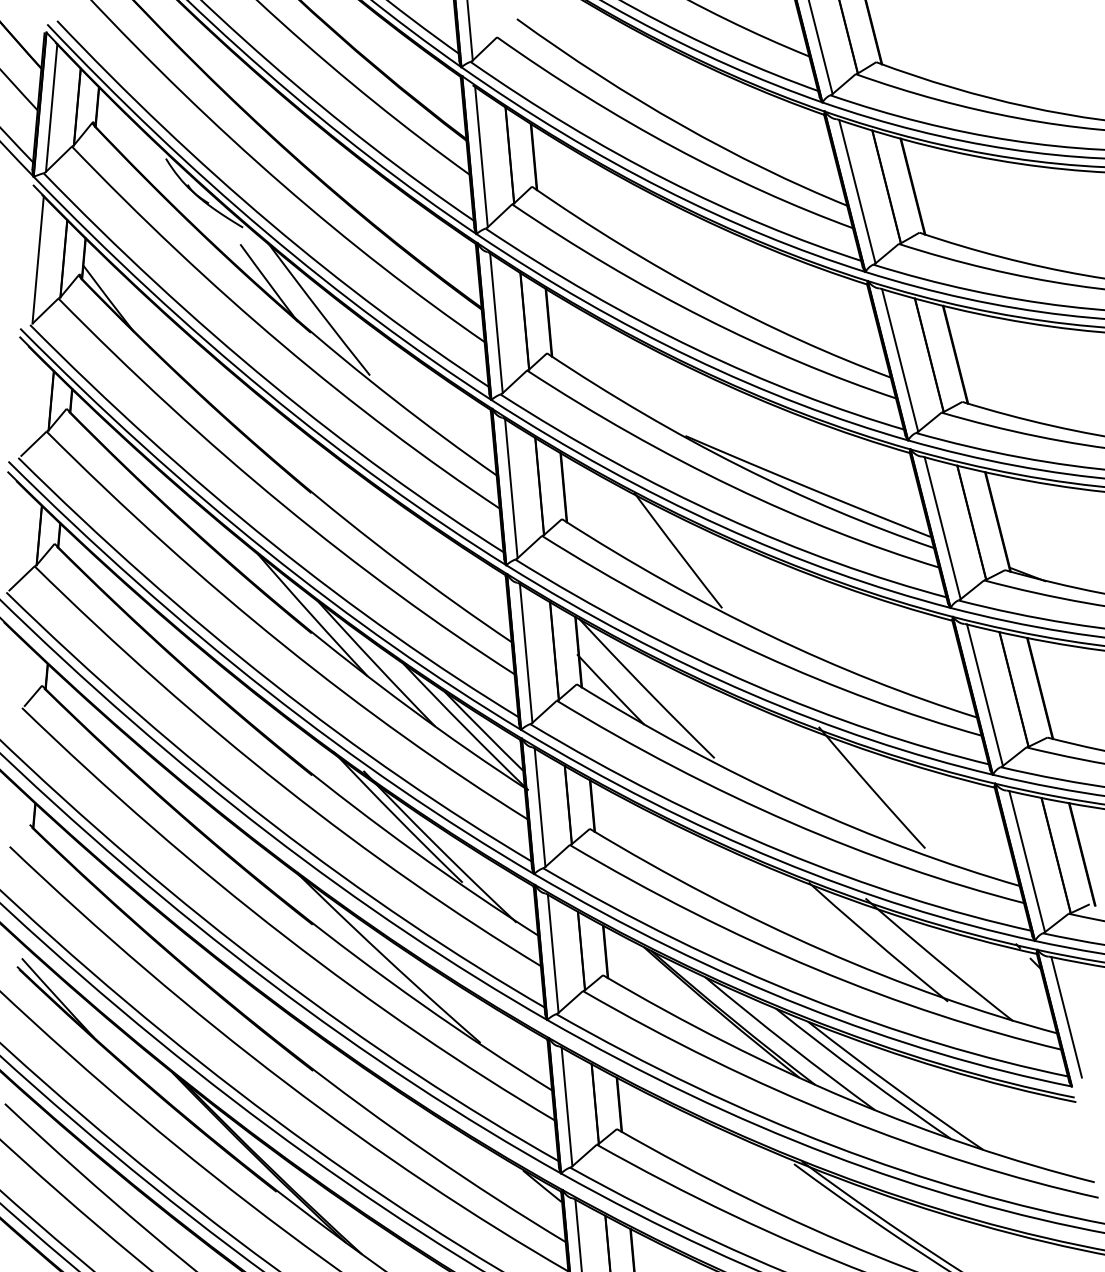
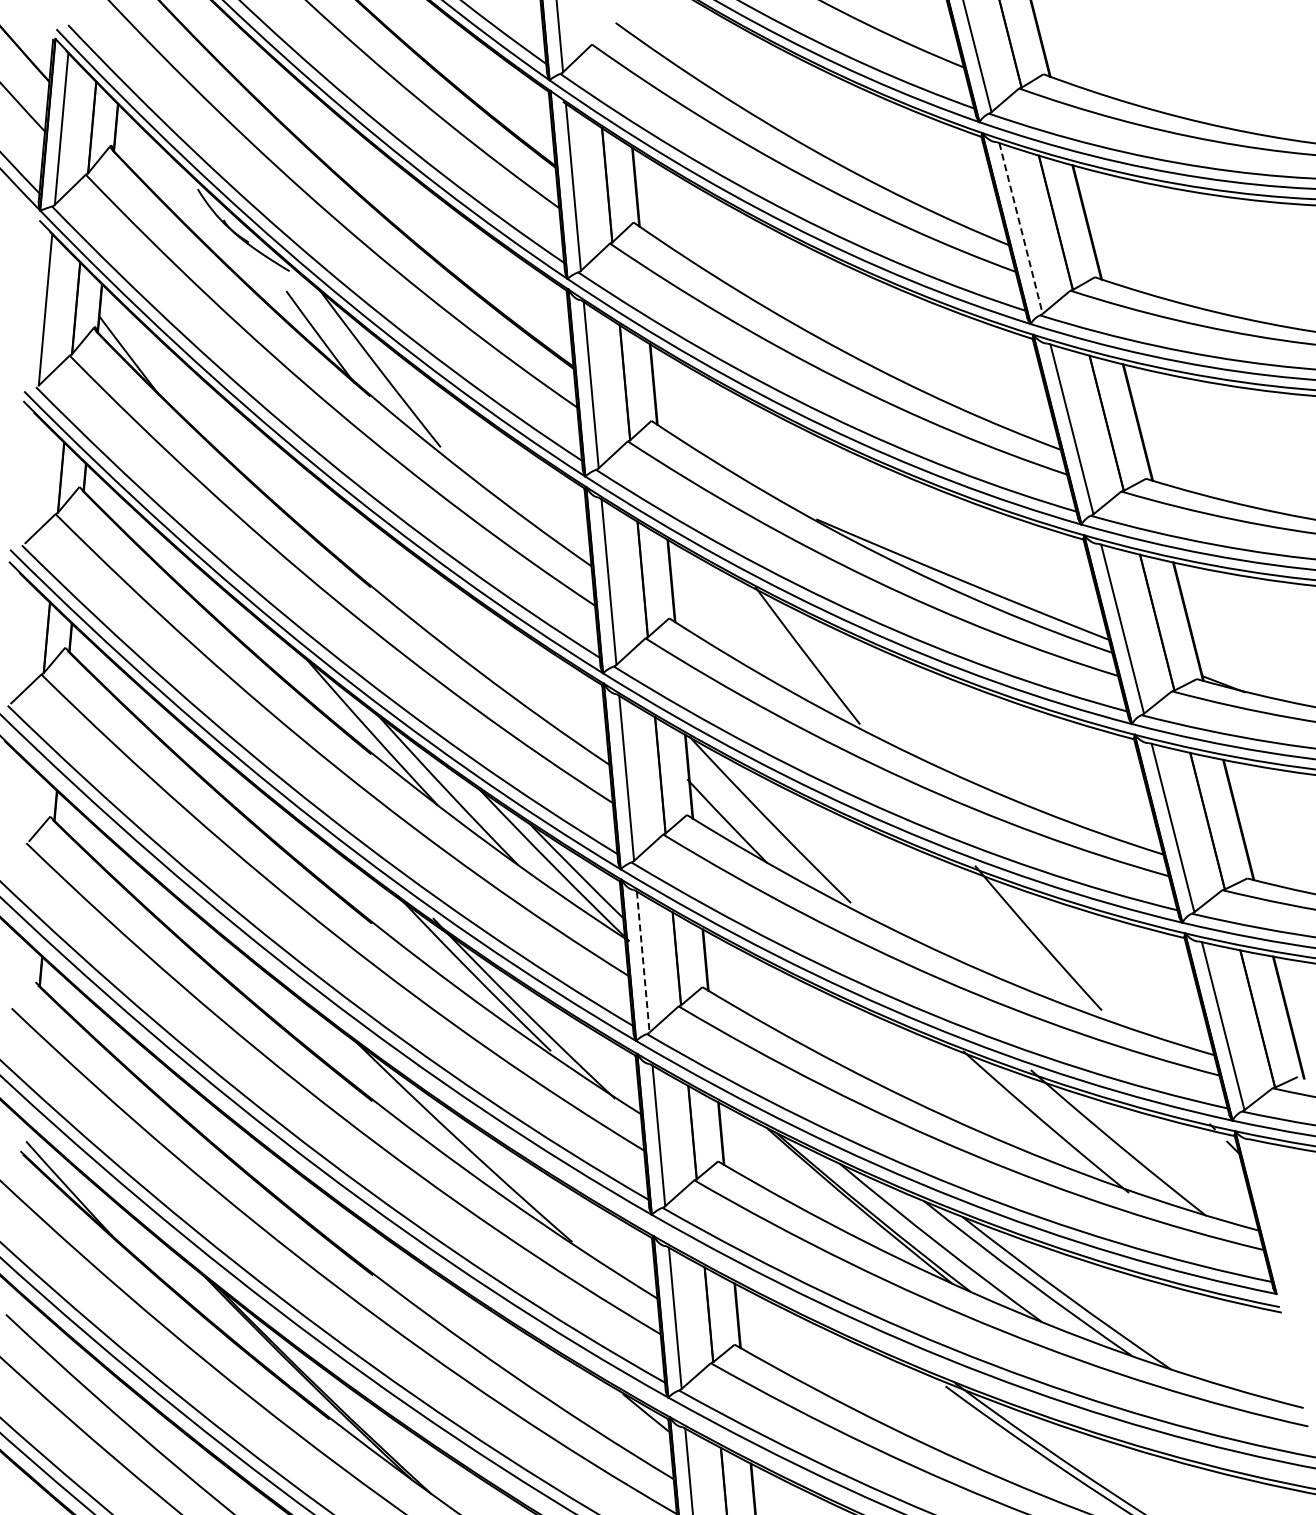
line: (857, 191) -> (1021, 228), solid -> dashed
line: (540, 808) -> (643, 962), solid -> dashed
line: (1066, 1017) -> (1270, 1211), removed

